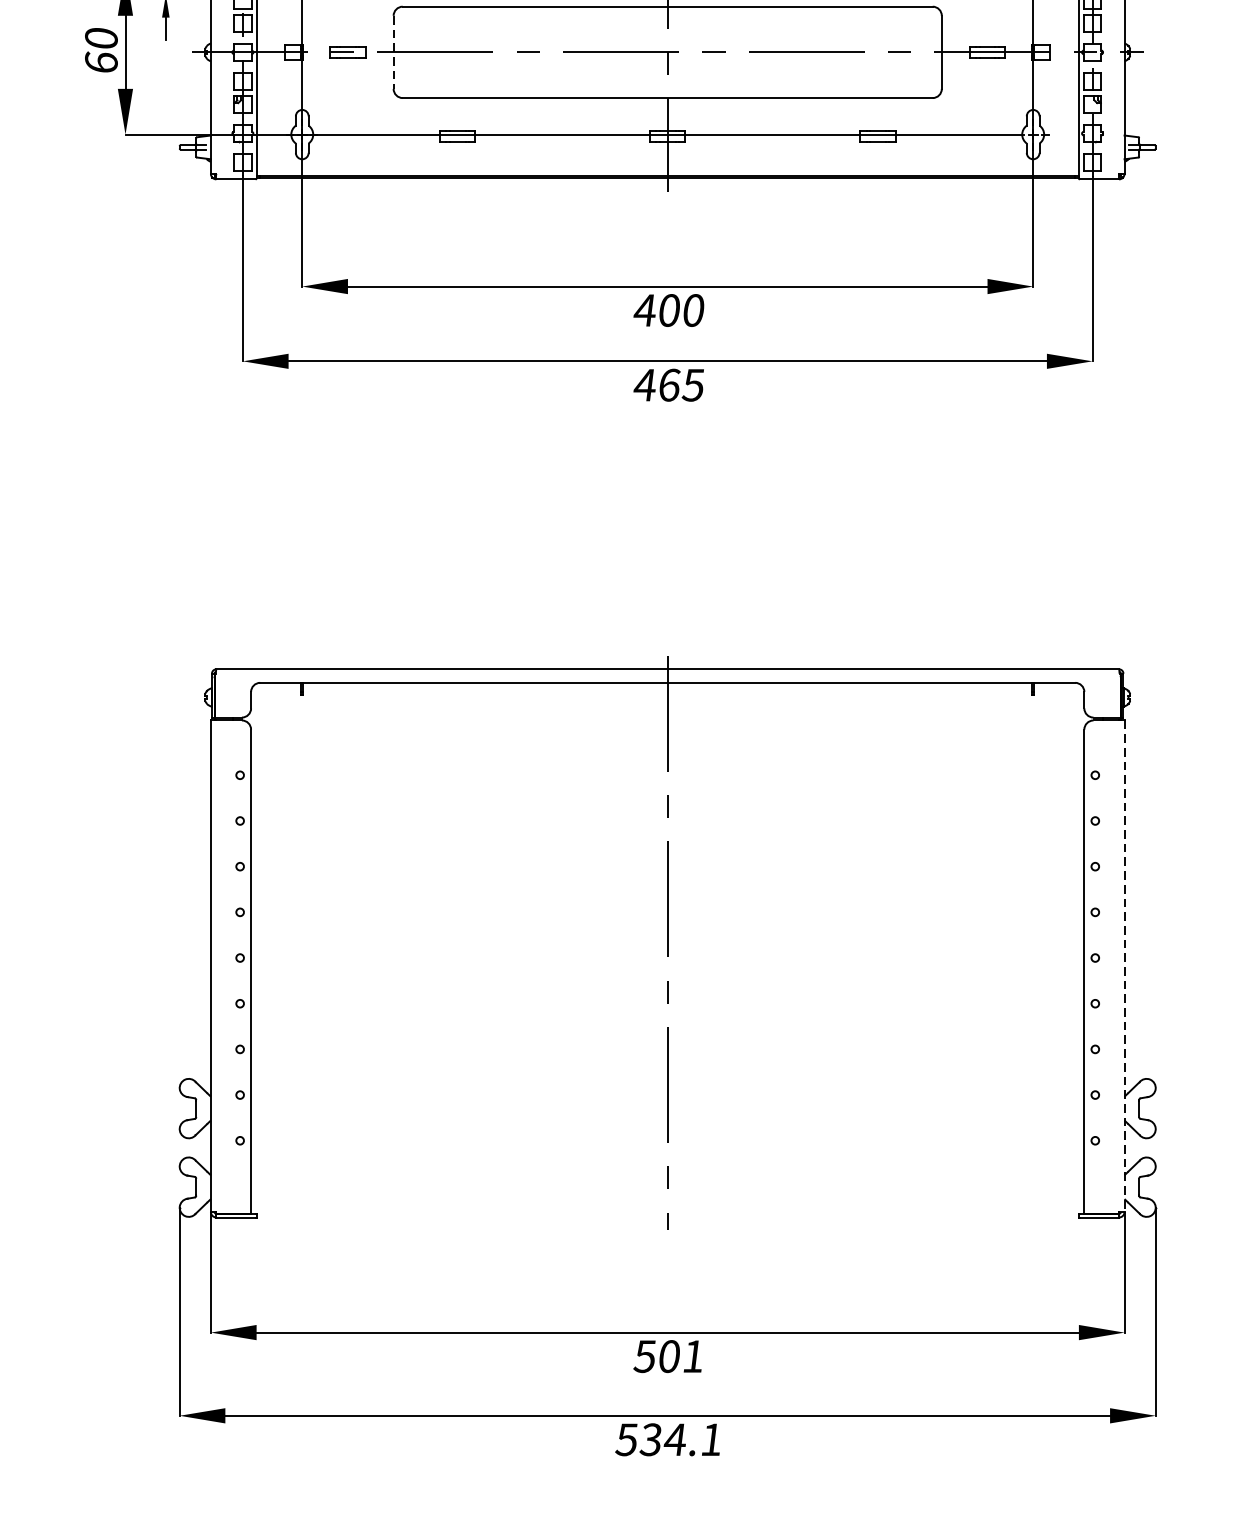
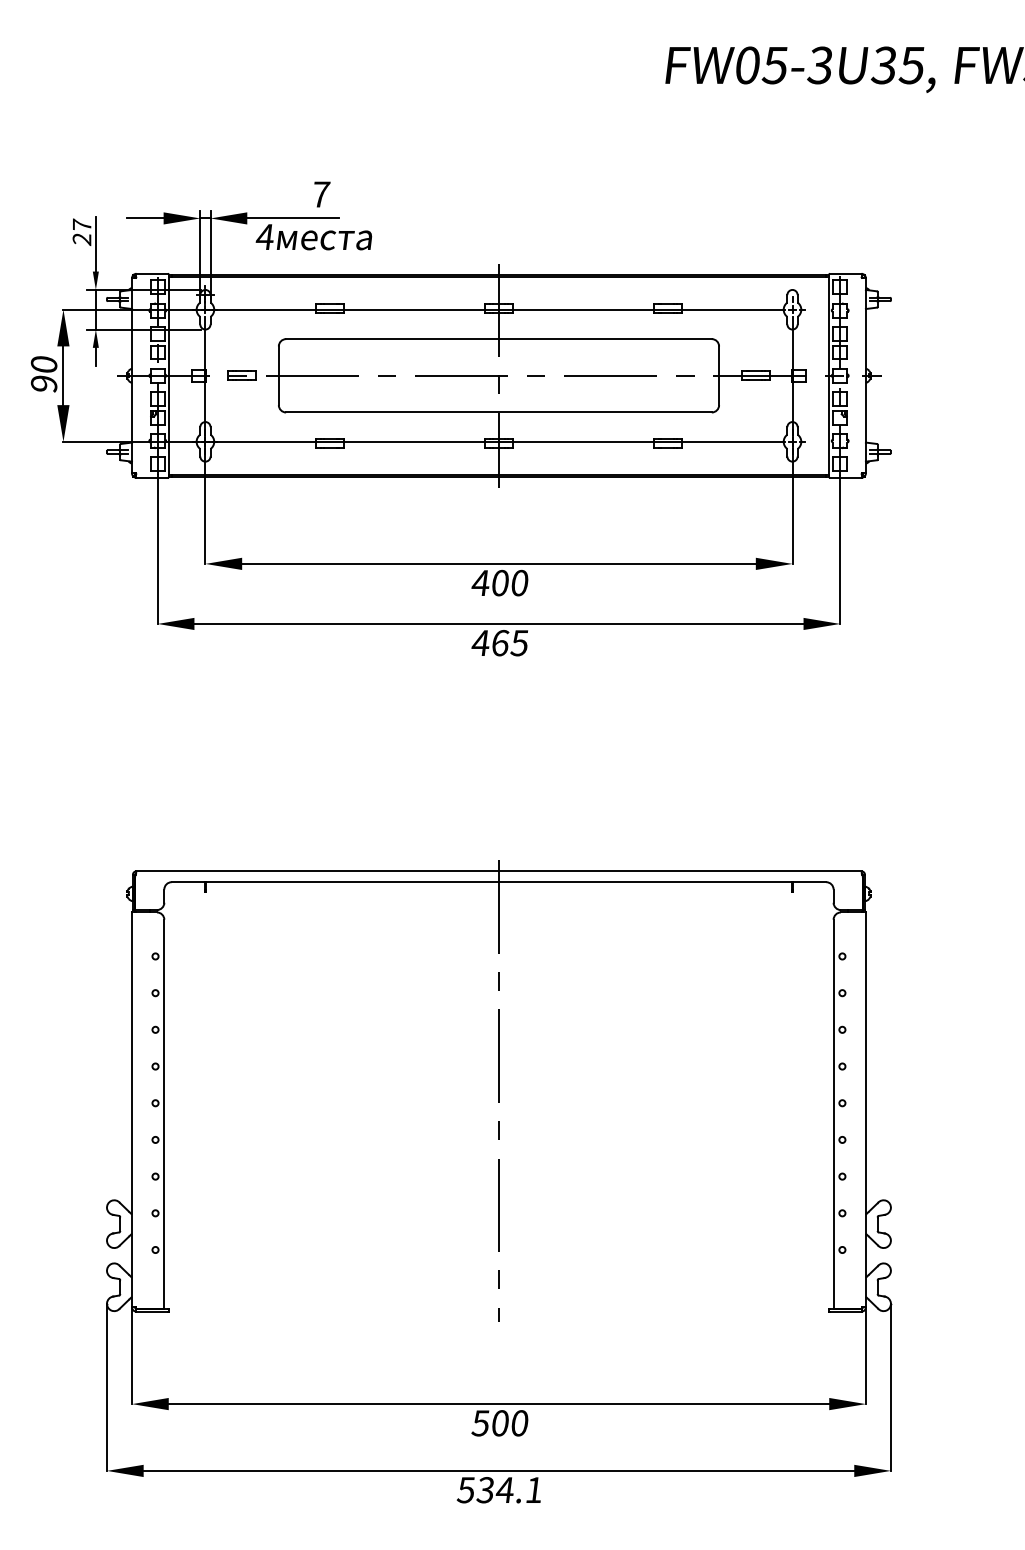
line: (393, 53) -> (278, 376), dashed -> solid
text: (100, 61) -> (43, 383), 60 -> 90
line: (1124, 967) -> (865, 1110), dashed -> solid
text: (693, 1356) -> (519, 1423), 501 -> 500

